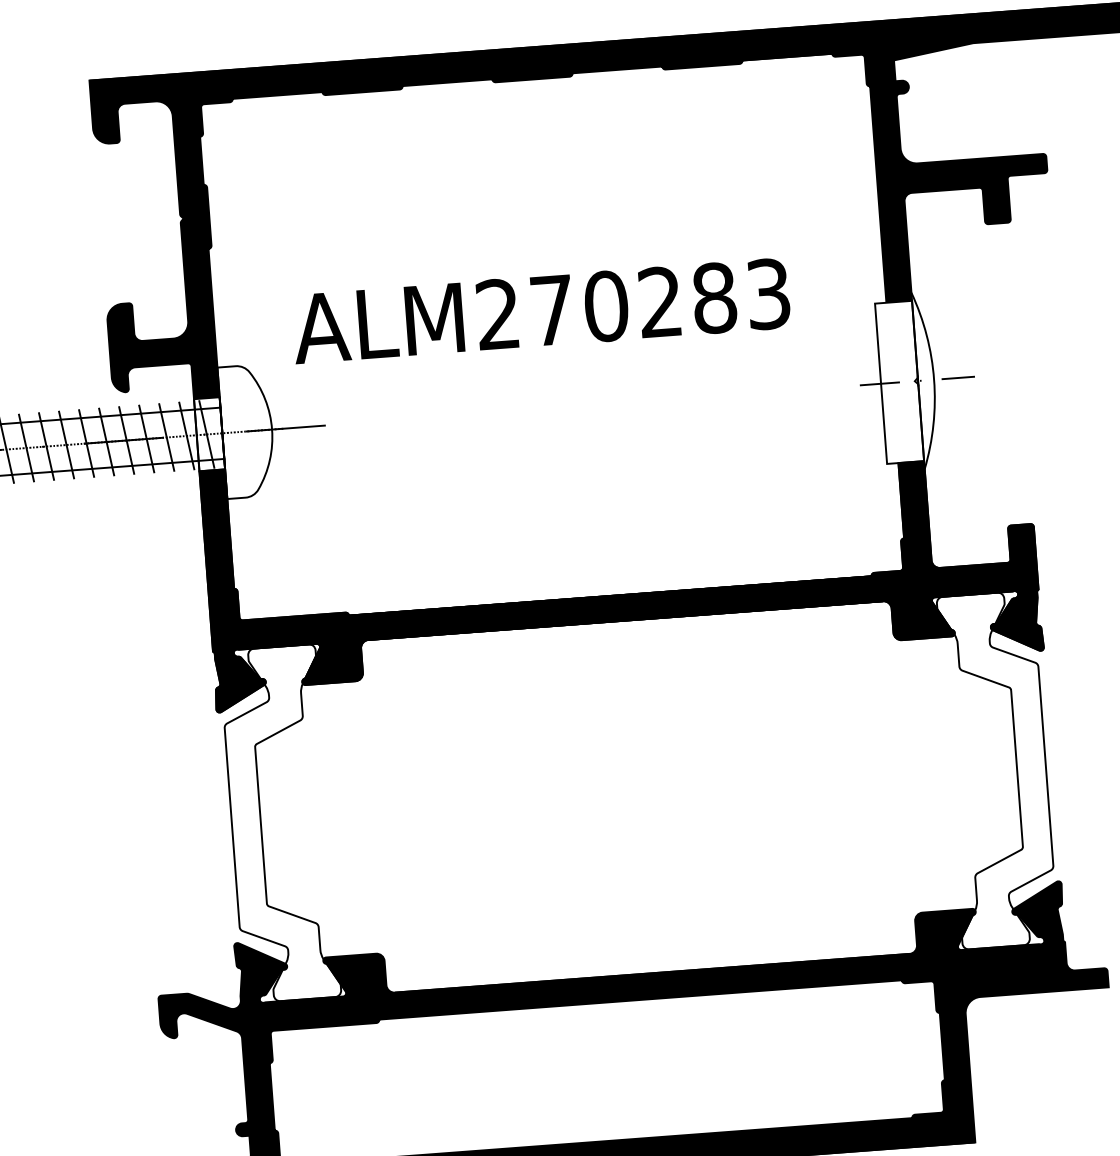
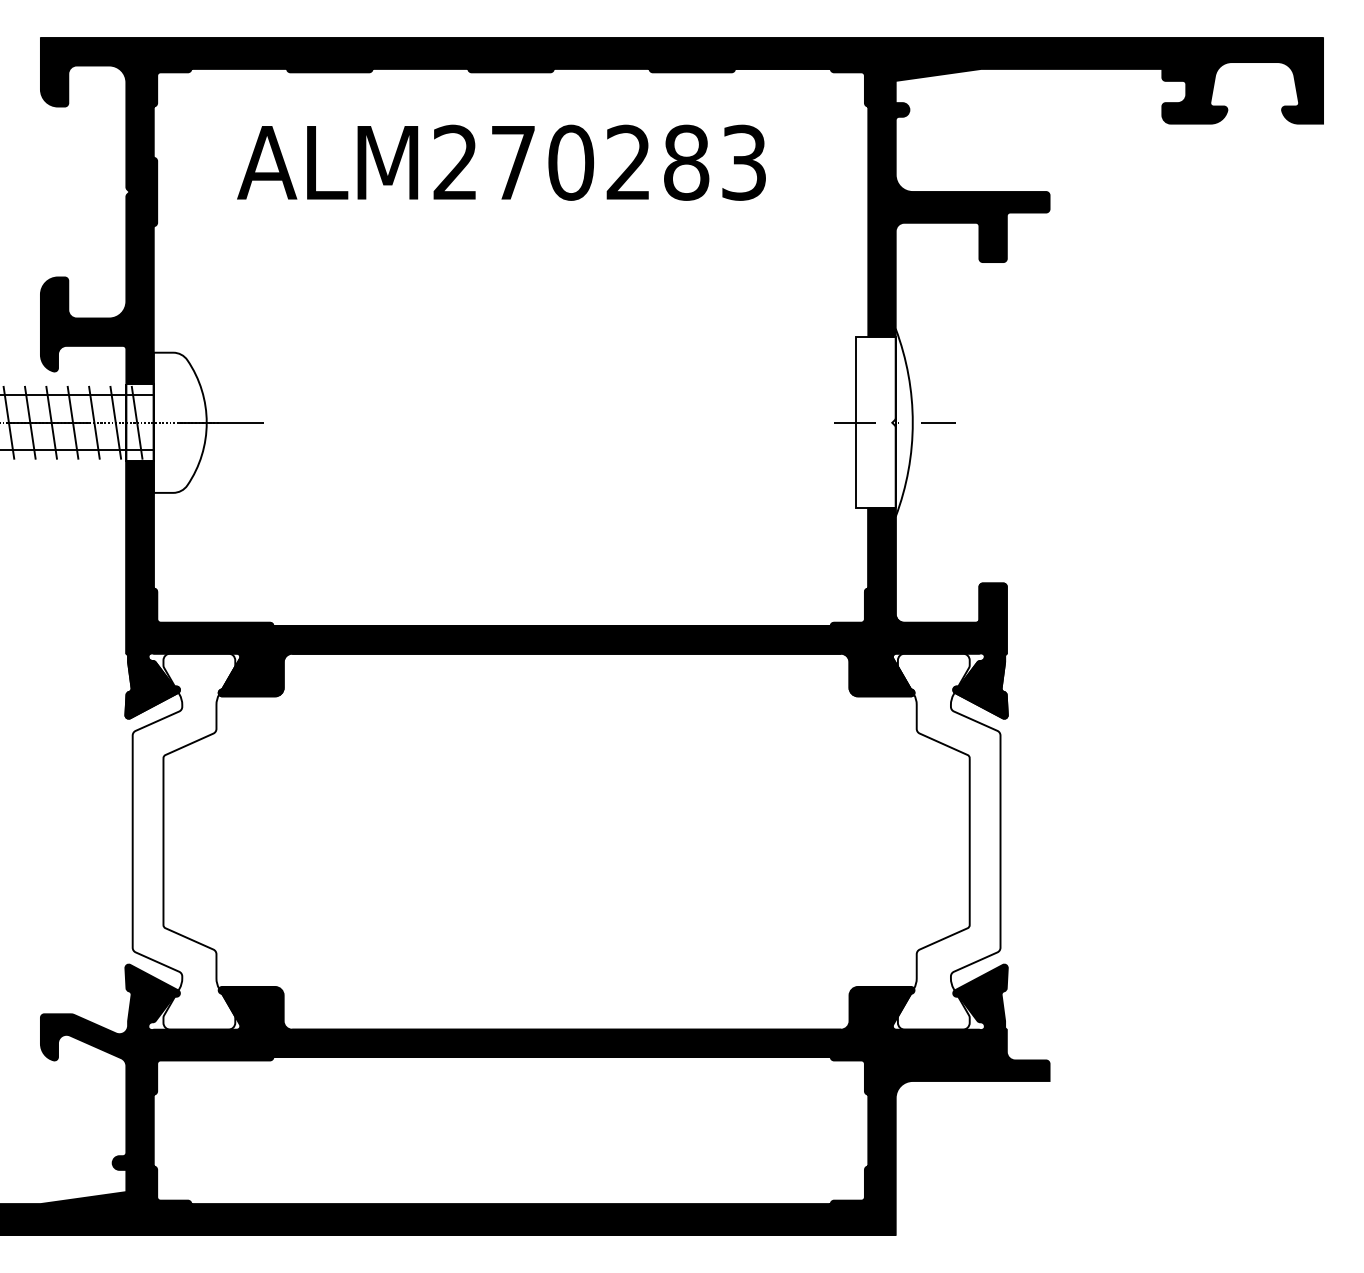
text: (541, 310) -> (501, 162), moved

